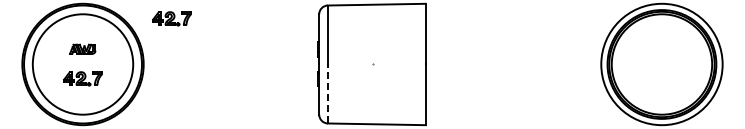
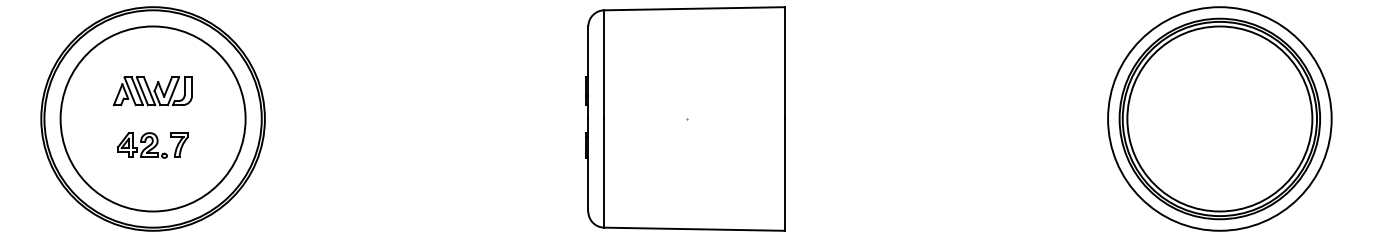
part: (171, 18) -> (316, 34), removed
part: (82, 48) -> (152, 89), size x1.67
line: (327, 93) -> (603, 172), dashed -> solid

